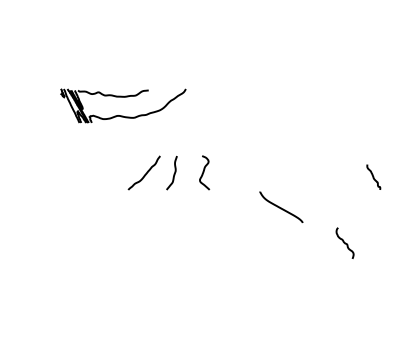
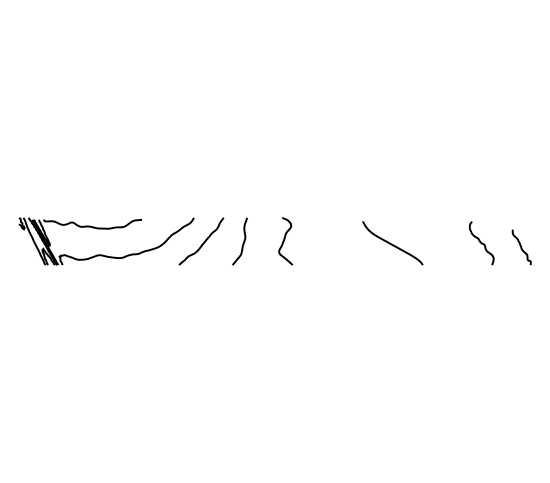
part: (123, 97) -> (106, 229), moved
curve: (281, 207) -> (392, 243), moved
curve: (344, 242) -> (480, 242), moved

